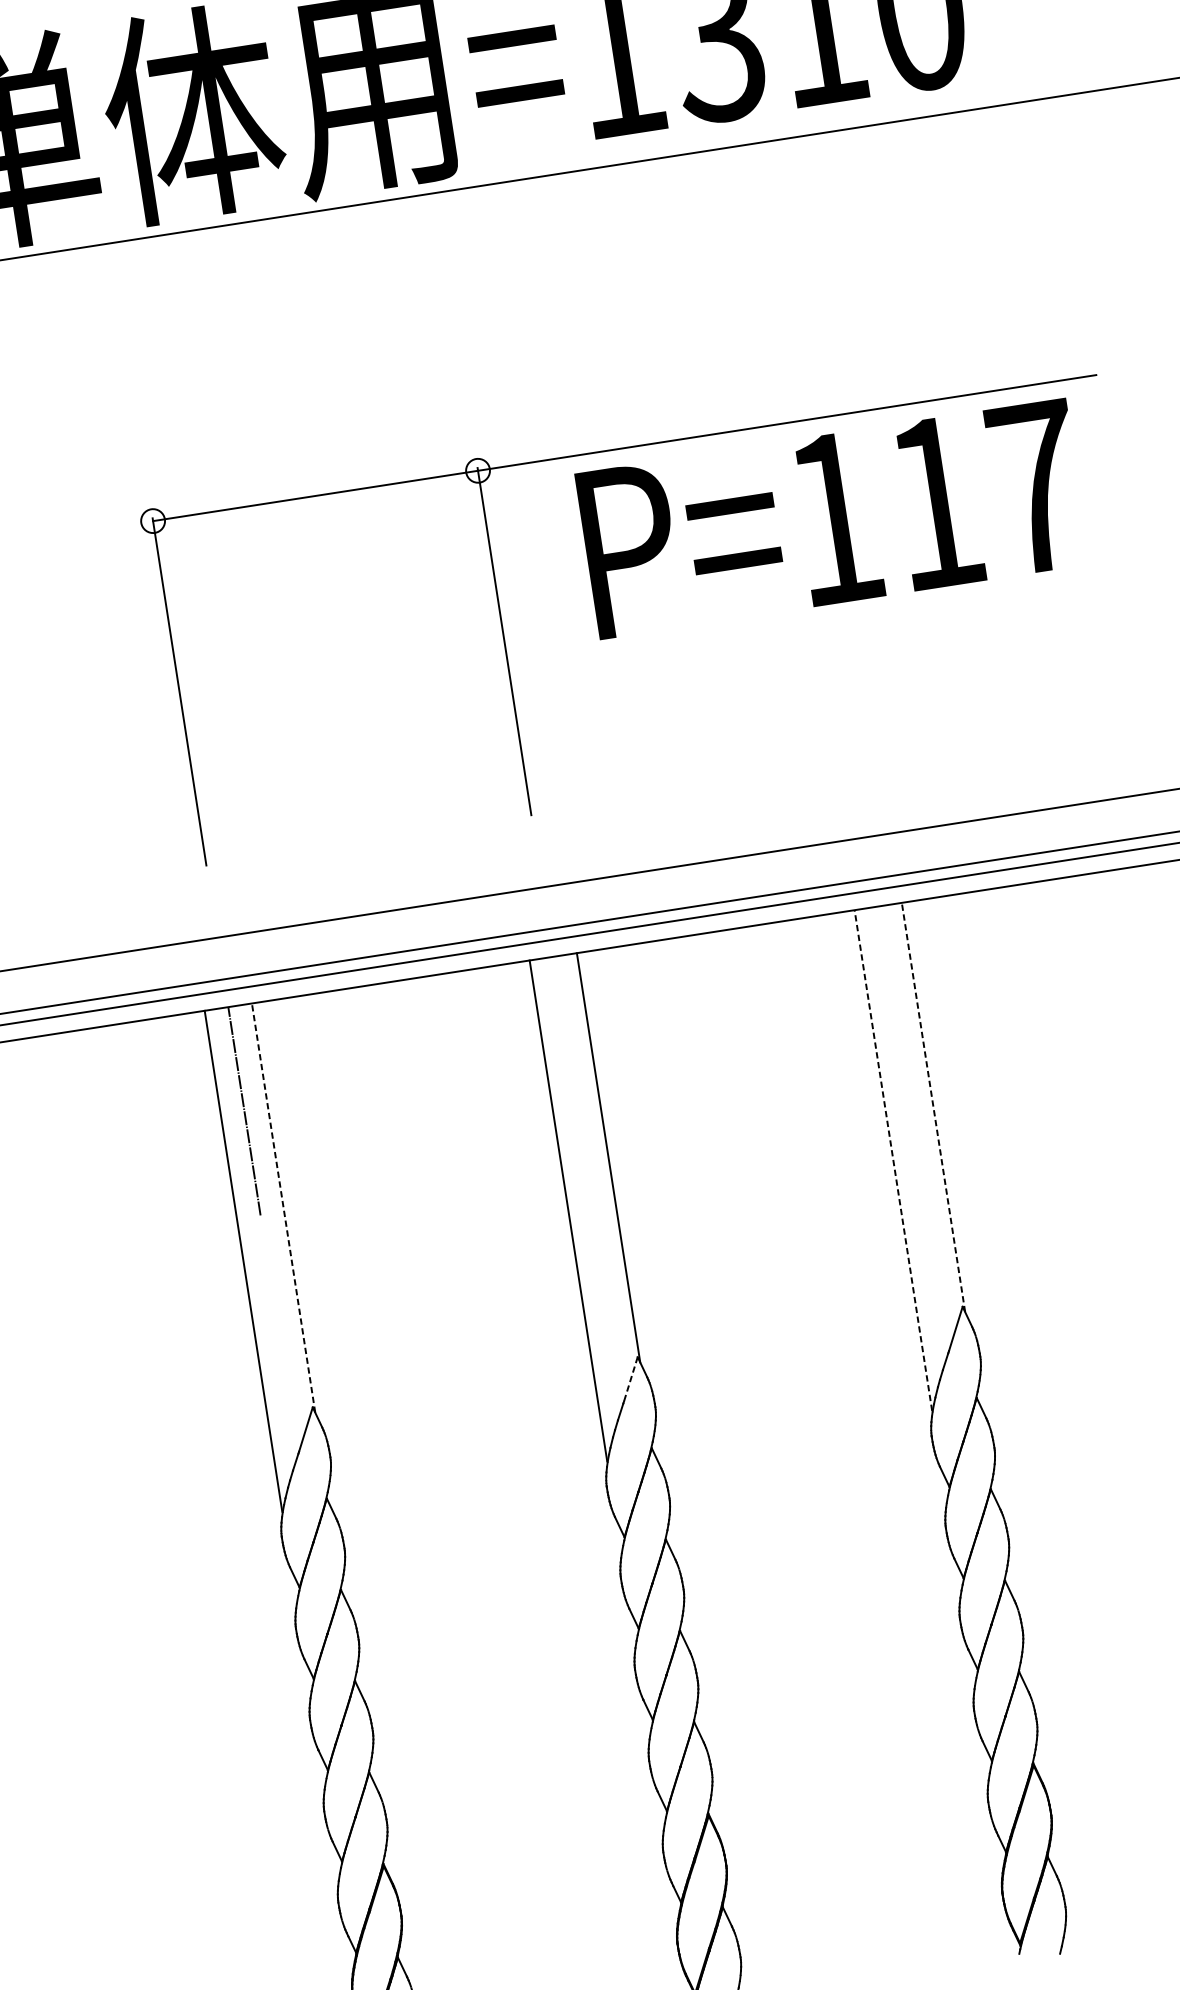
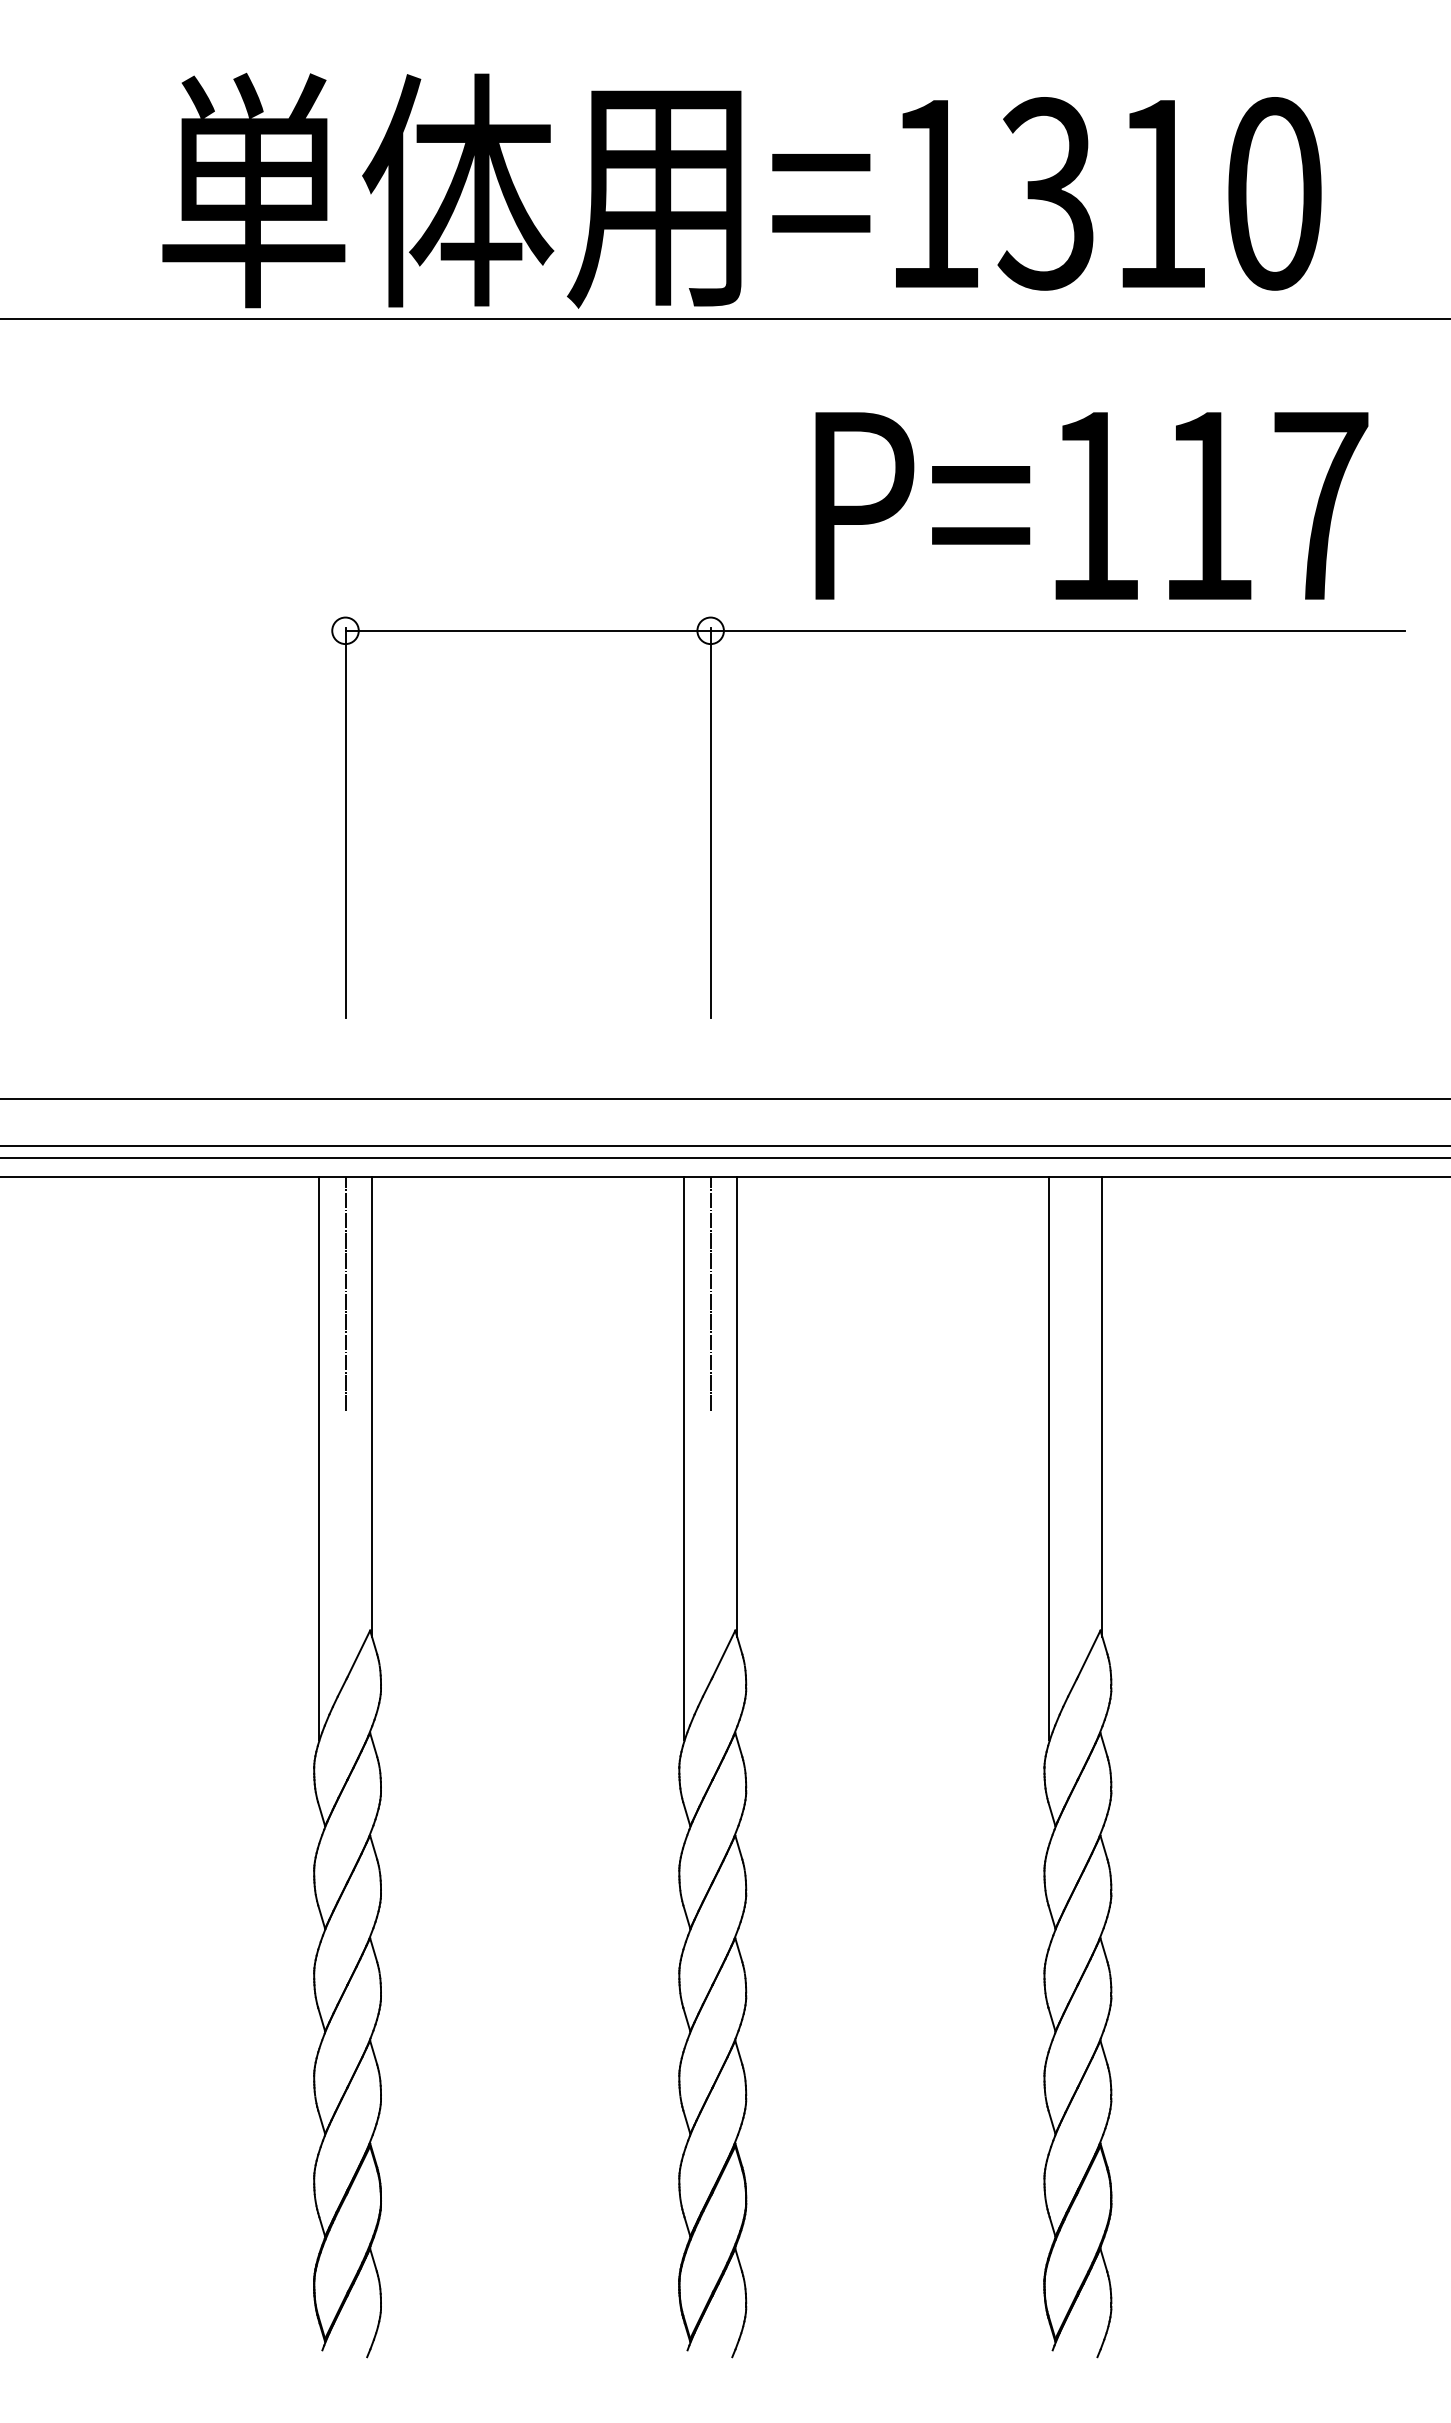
text: (832, 518) -> (1091, 505), moved
line: (569, 1060) -> (710, 1293), added
line: (933, 1107) -> (1102, 1406), dashed -> solid
line: (893, 1159) -> (1049, 1457), dashed -> solid
line: (283, 1207) -> (372, 1406), dashed -> solid
line: (631, 1378) -> (724, 1653), dashed -> solid

